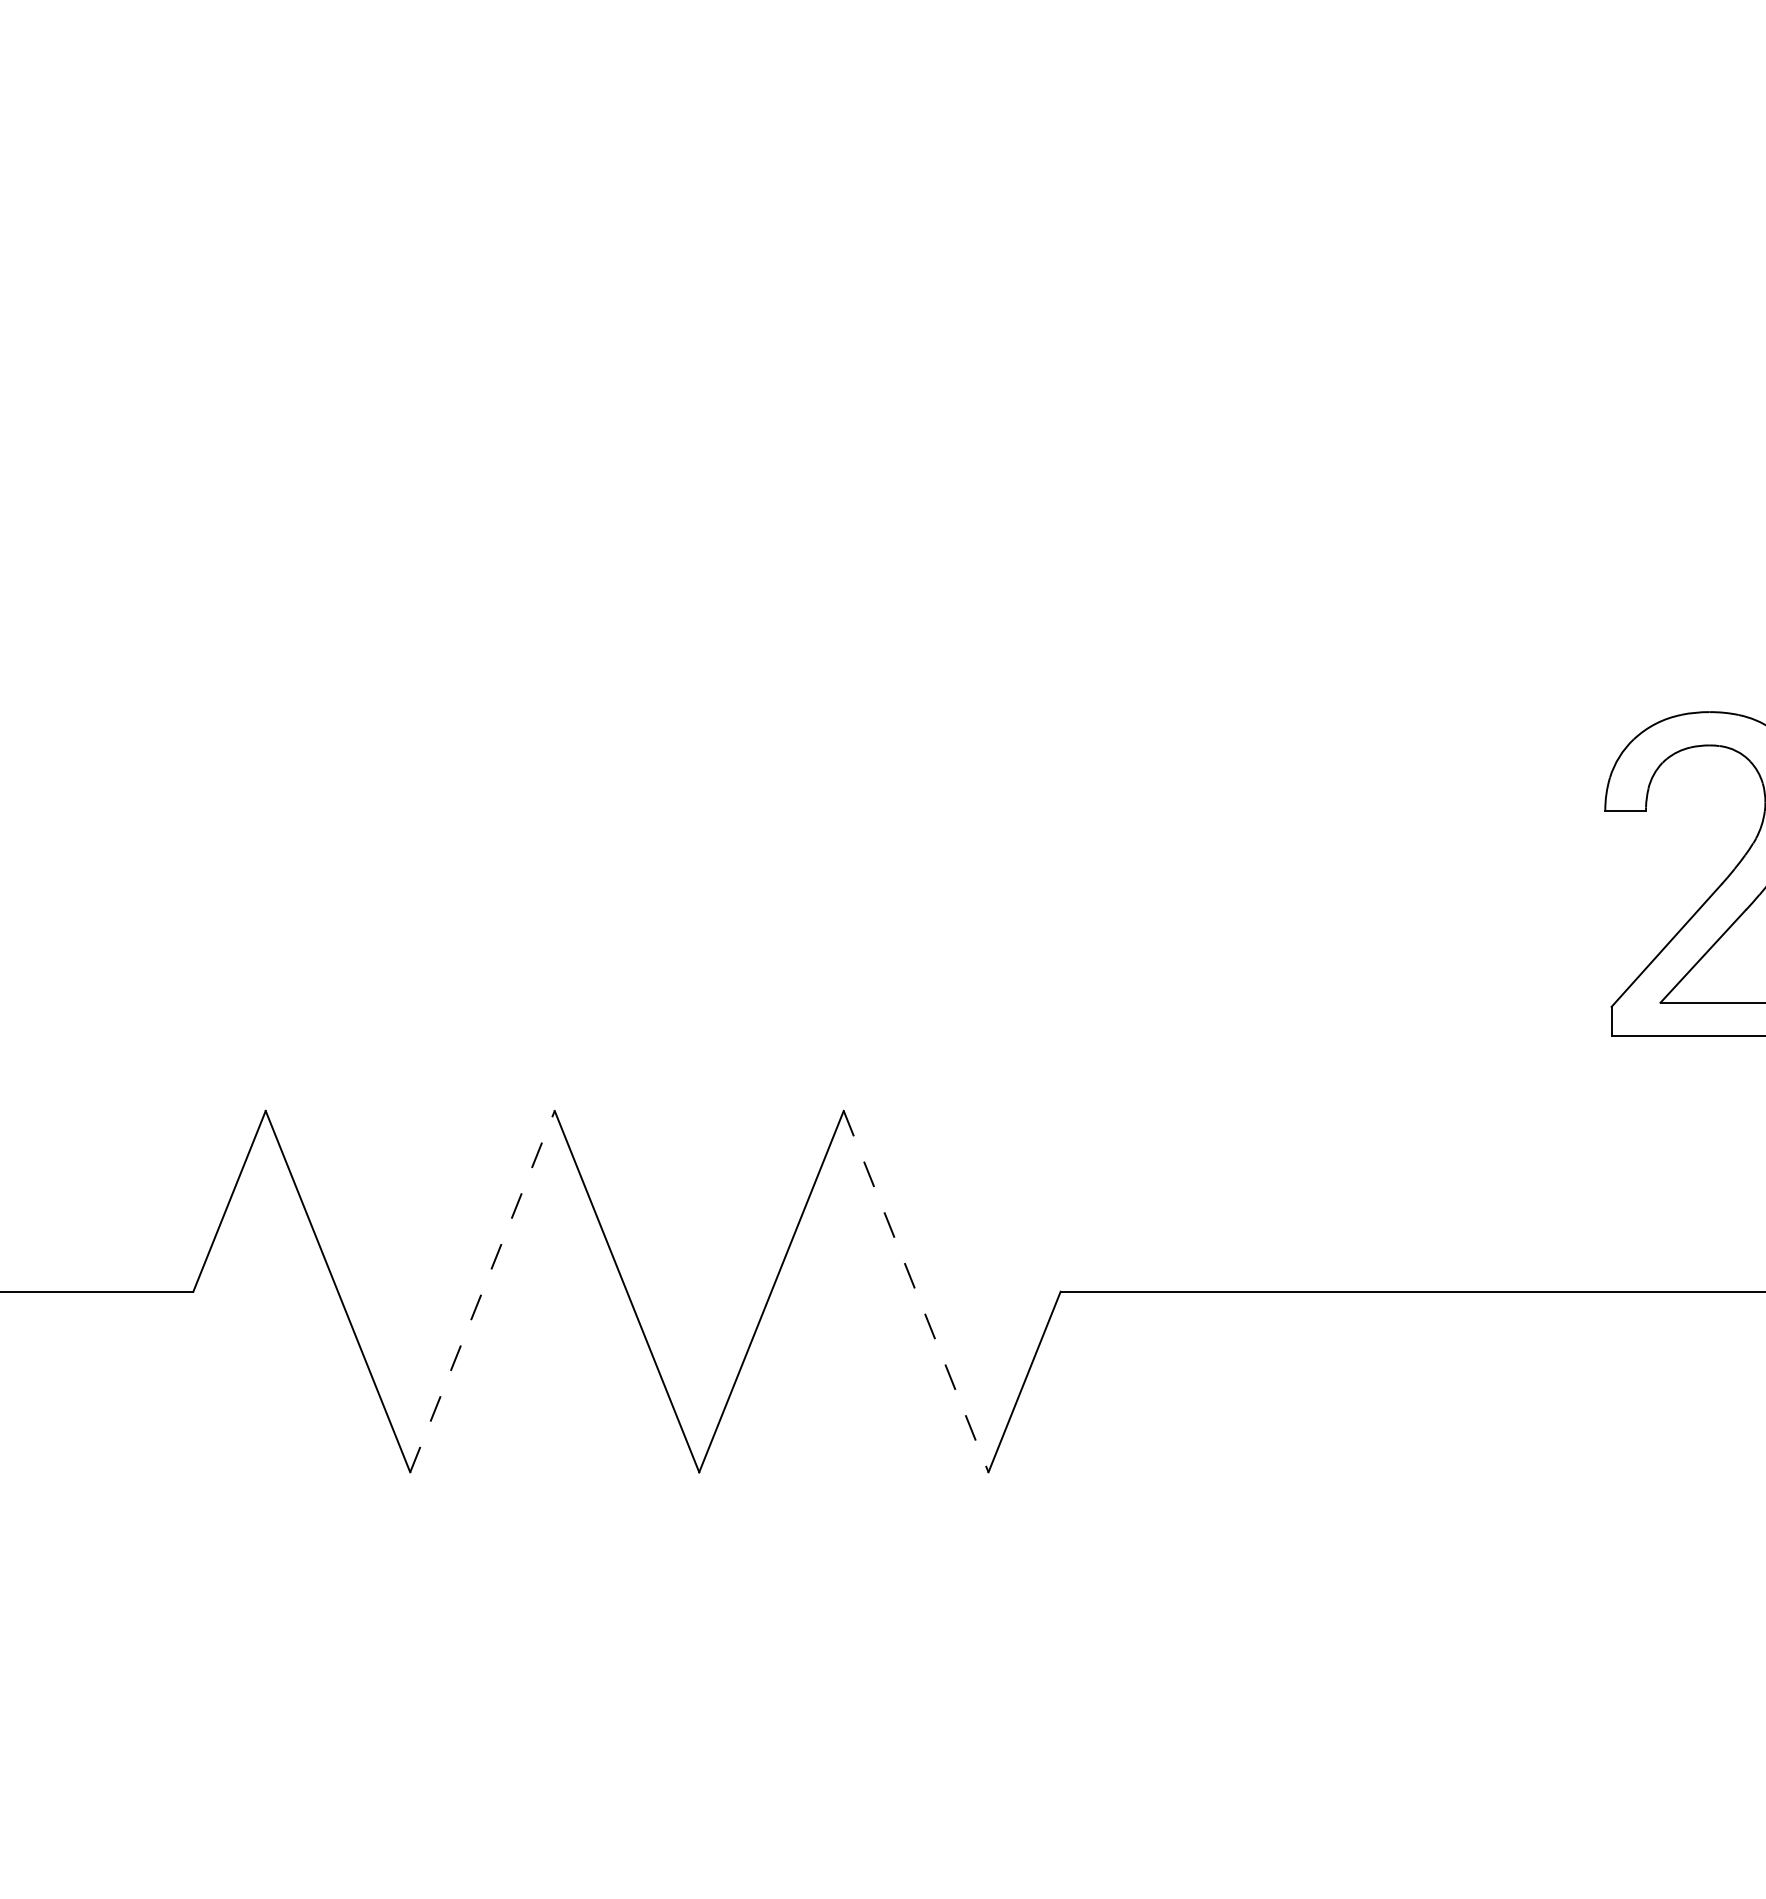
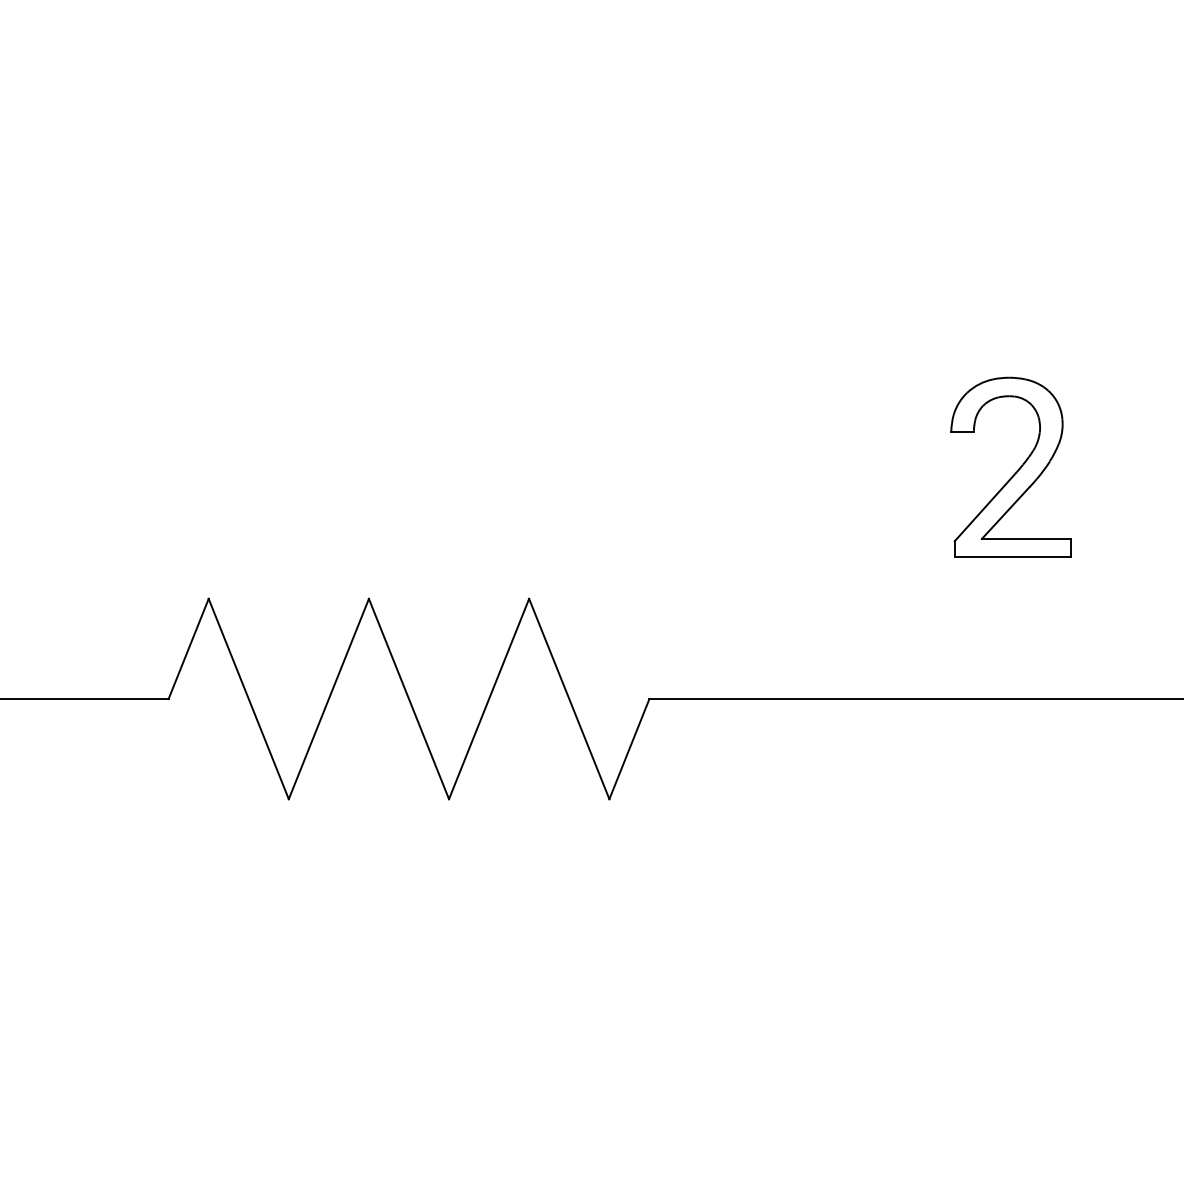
line: (481, 1292) -> (328, 699), dashed -> solid
line: (916, 1292) -> (569, 699), dashed -> solid

